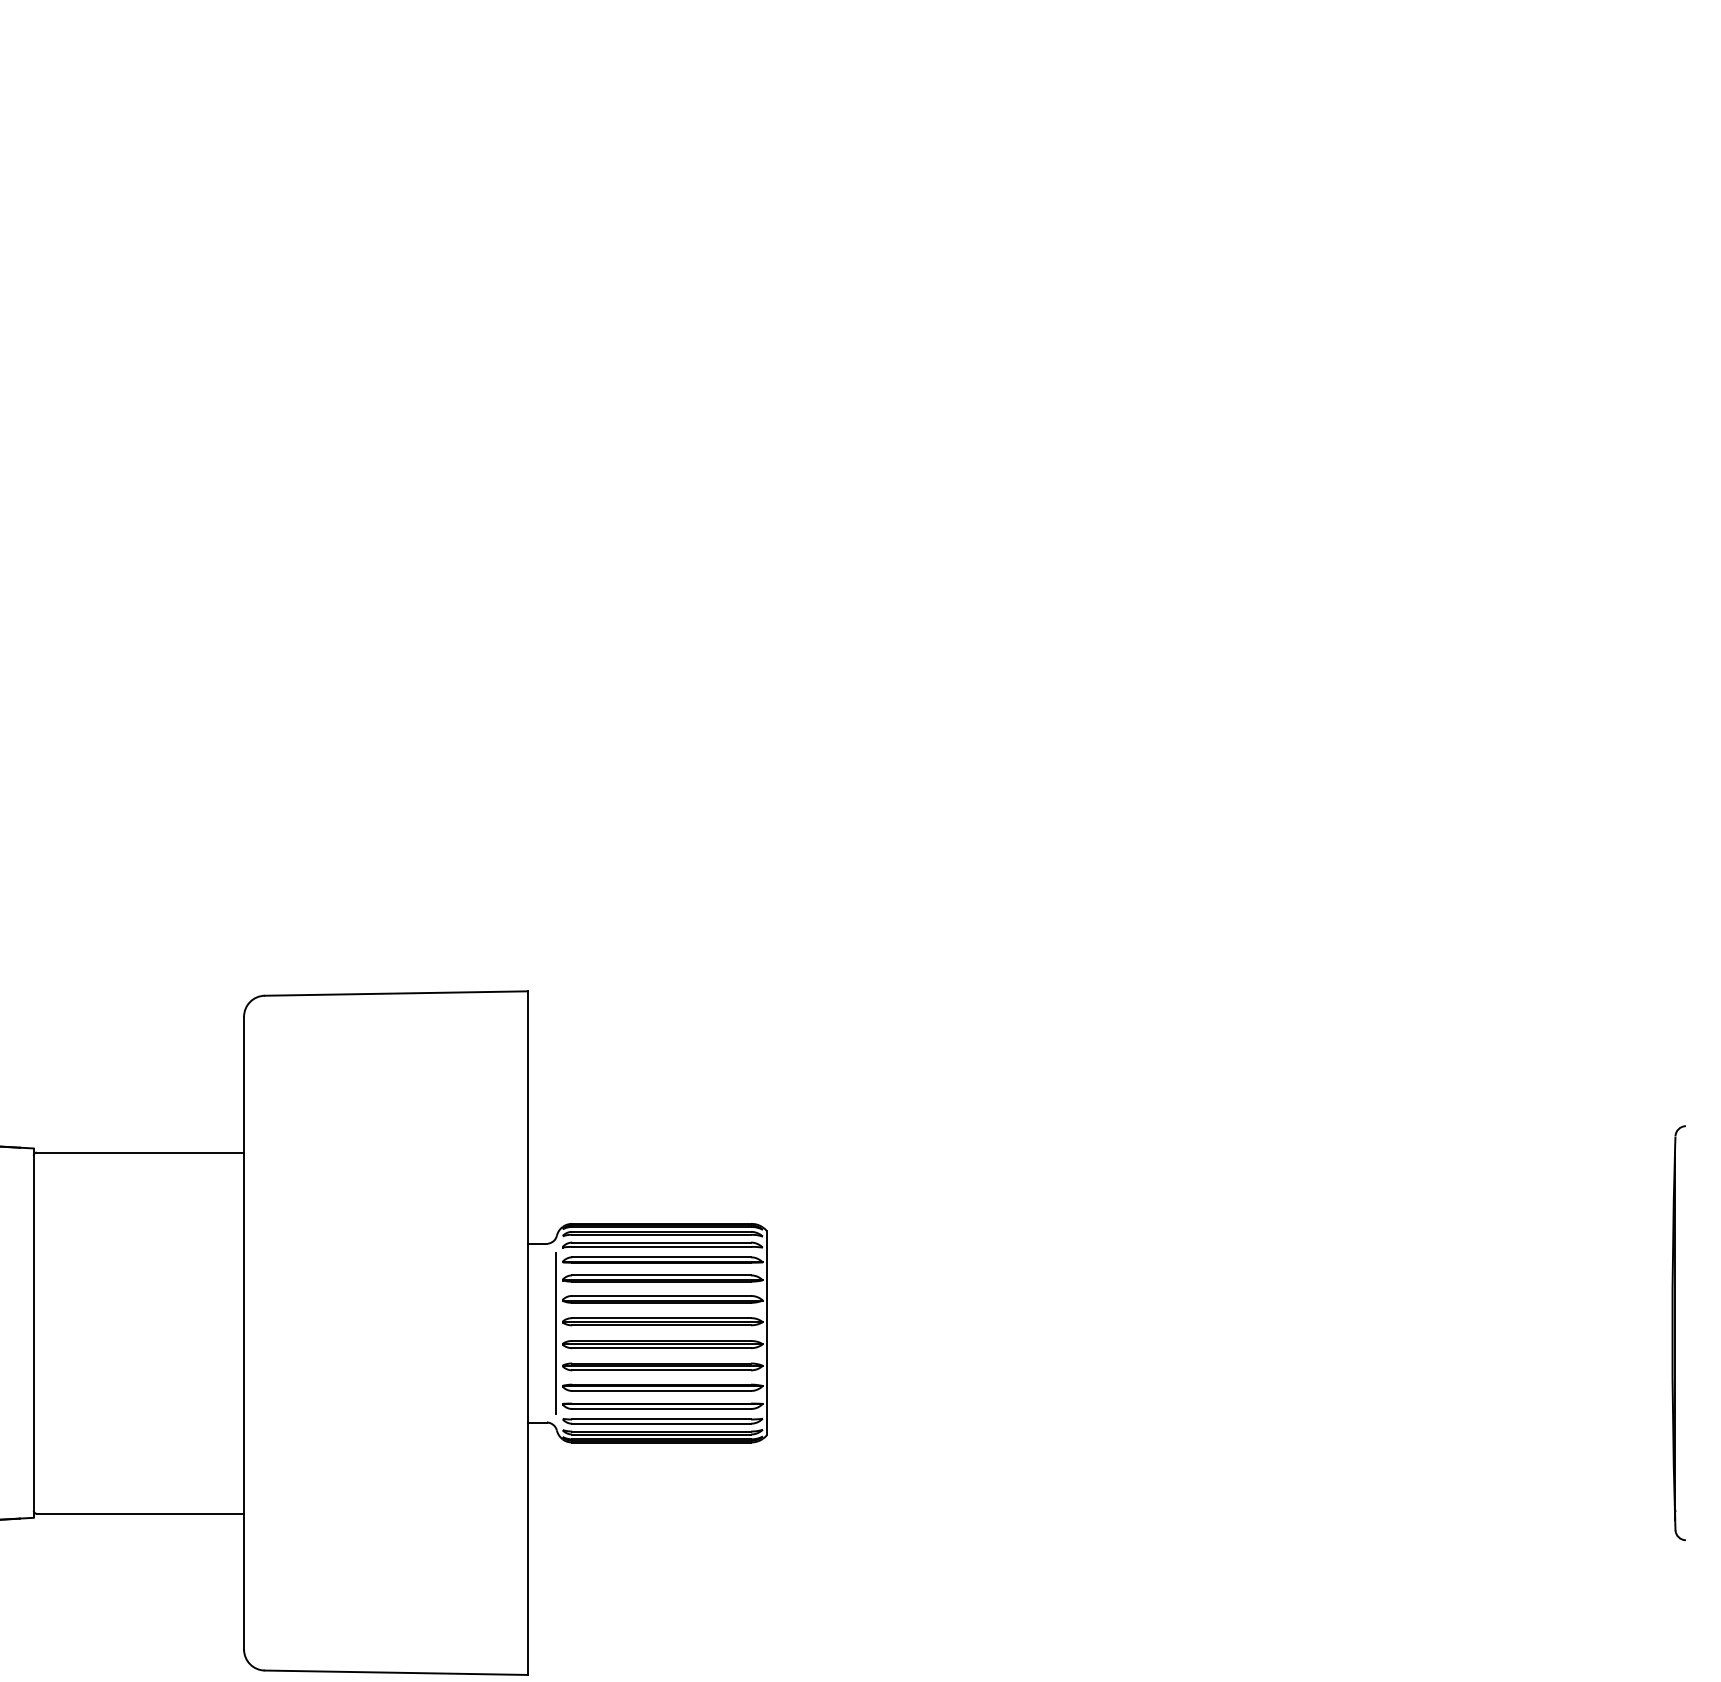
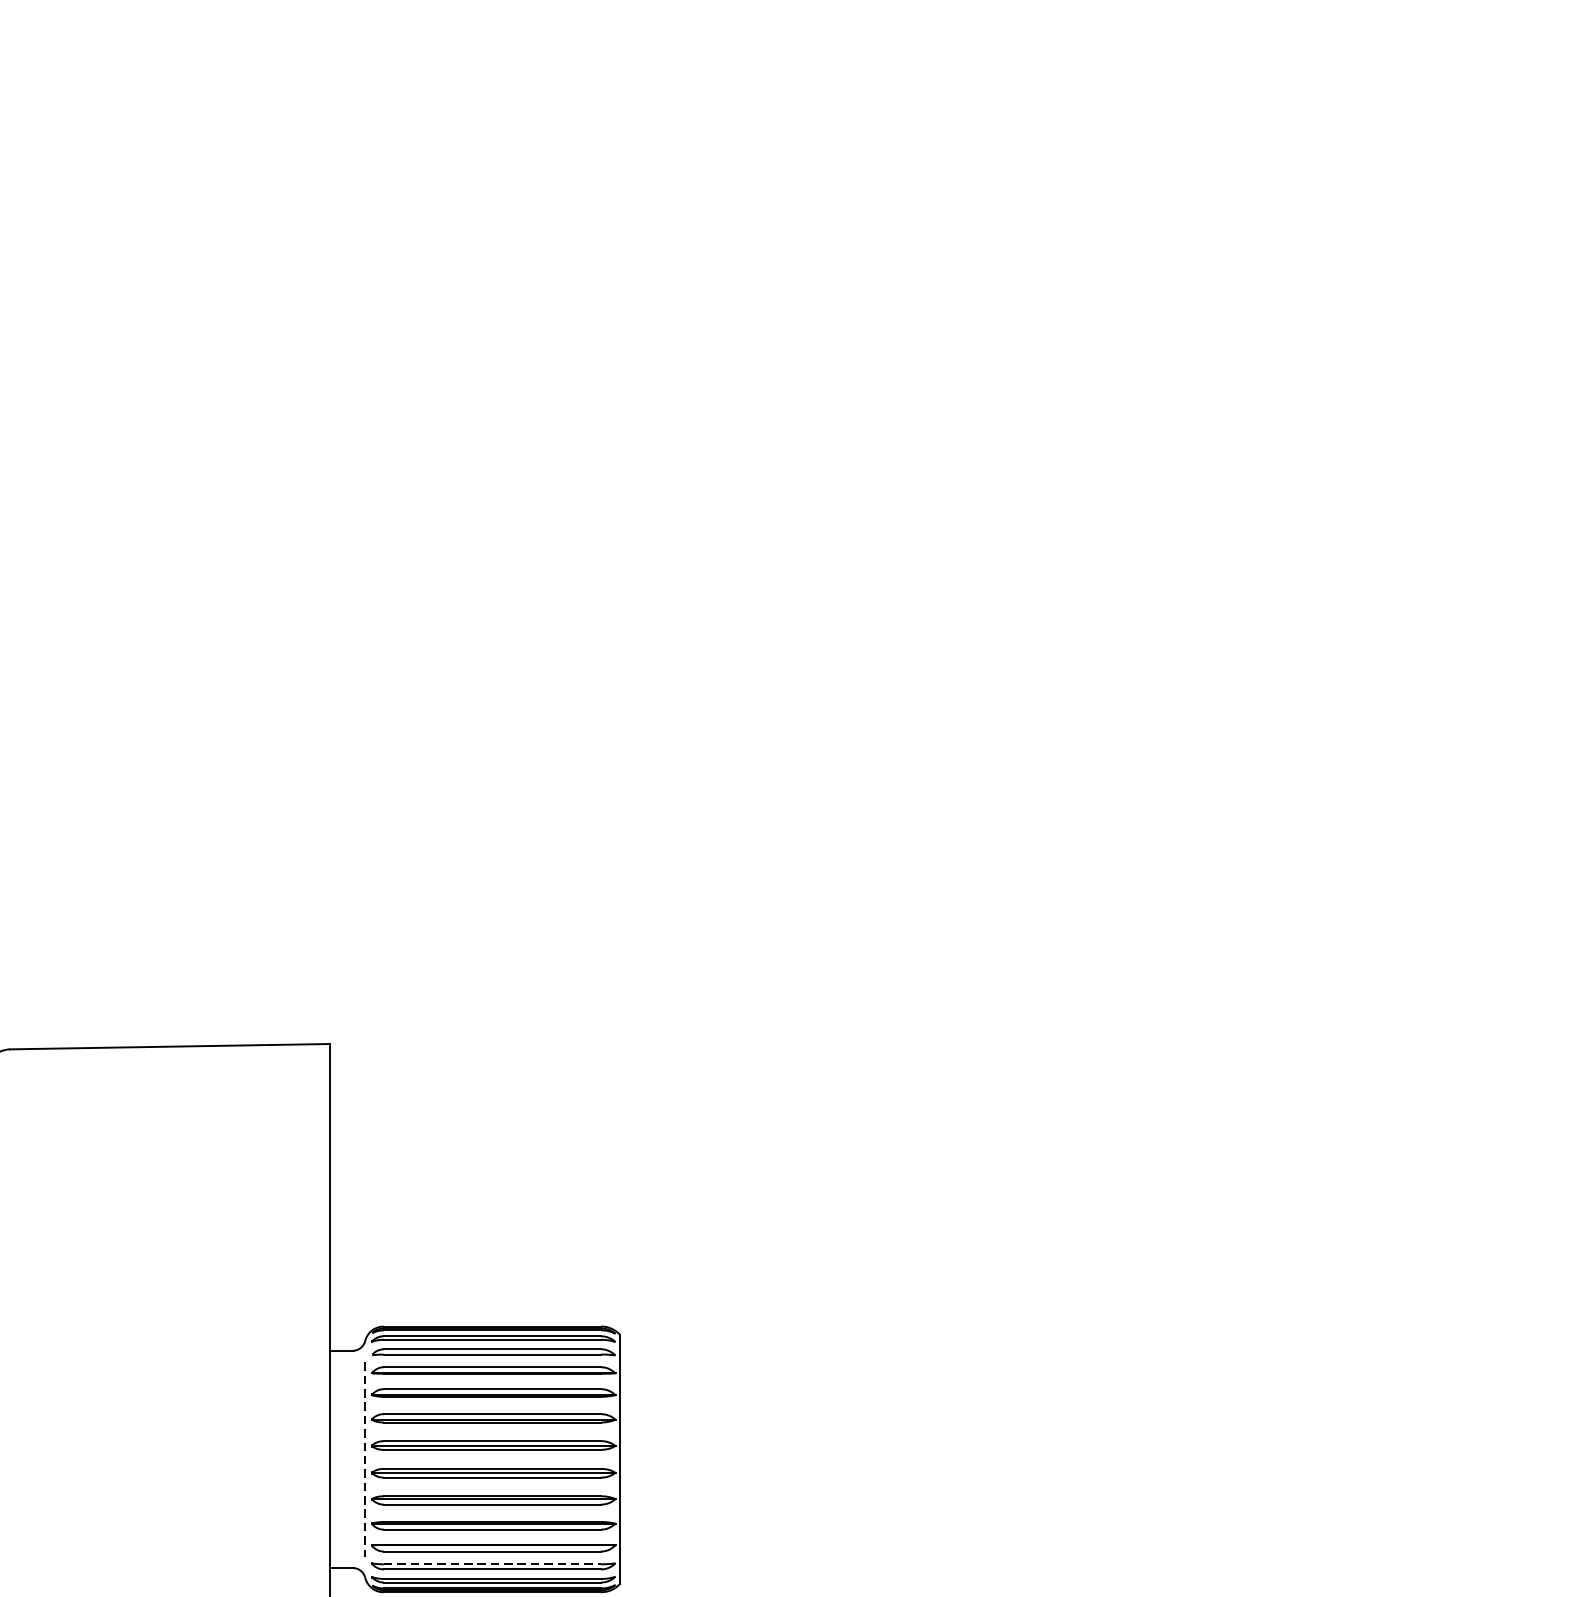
line: (556, 1333) -> (364, 1459), solid -> dashed
line: (662, 1419) -> (493, 1564), solid -> dashed

